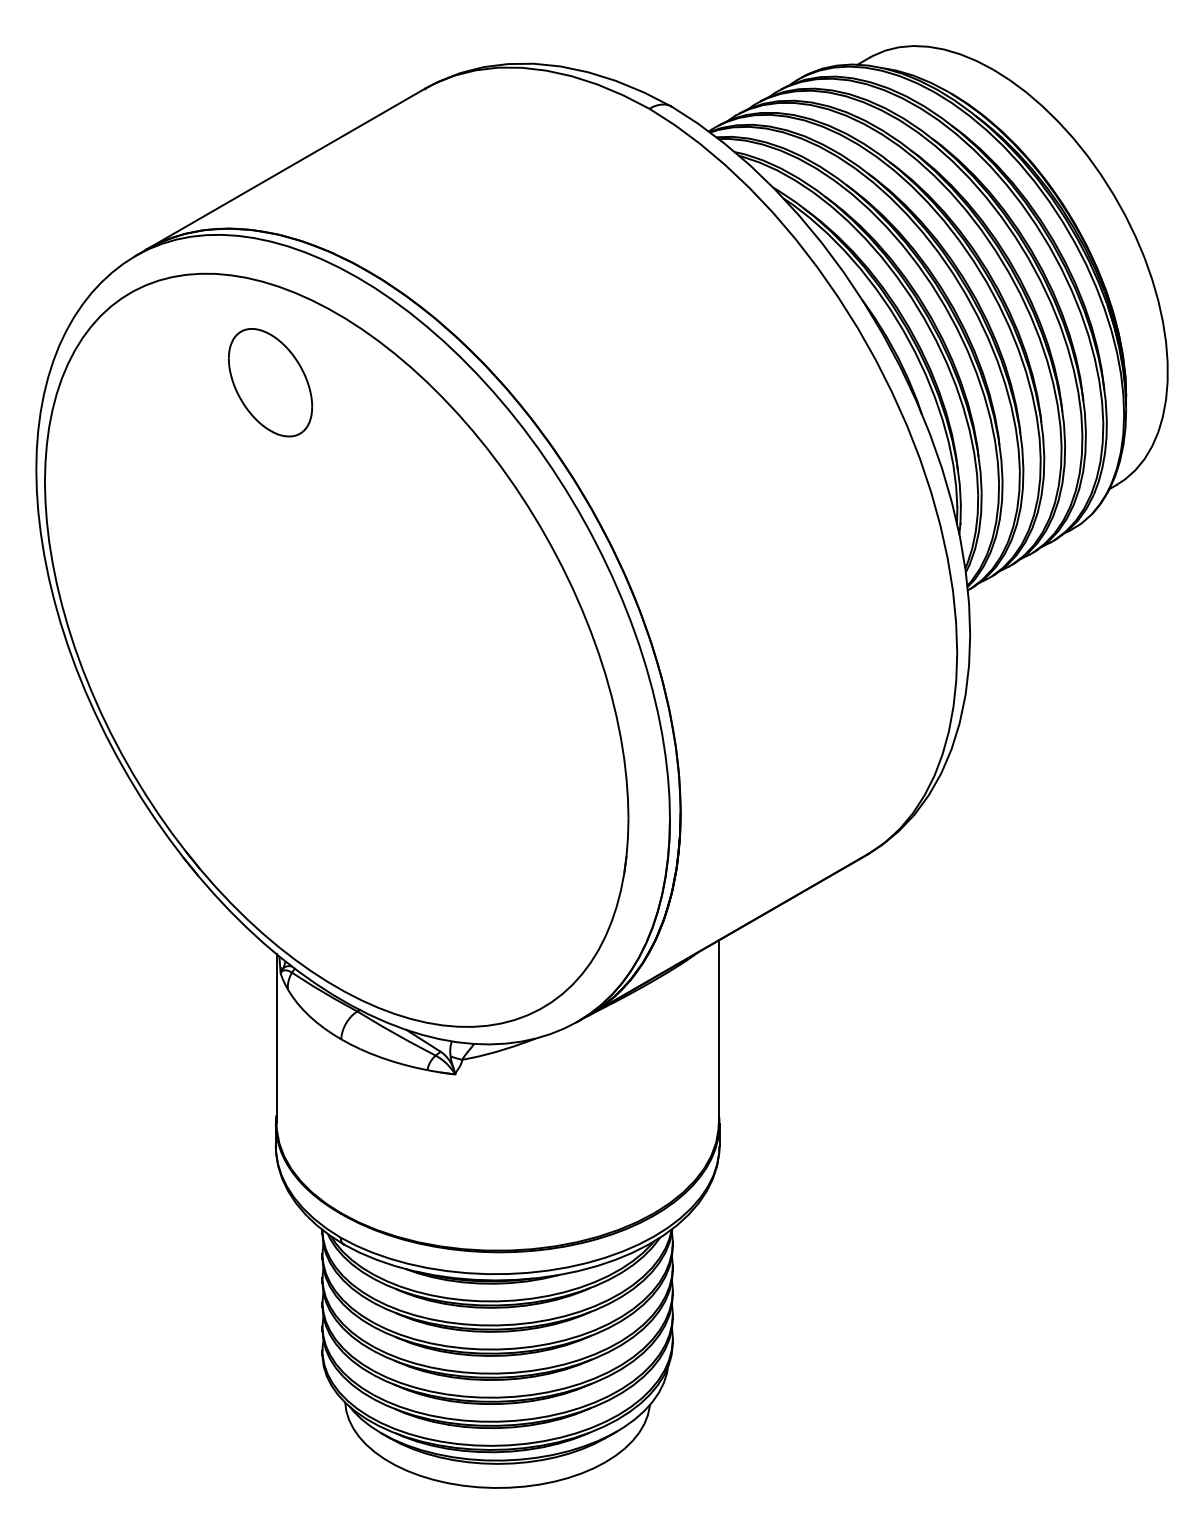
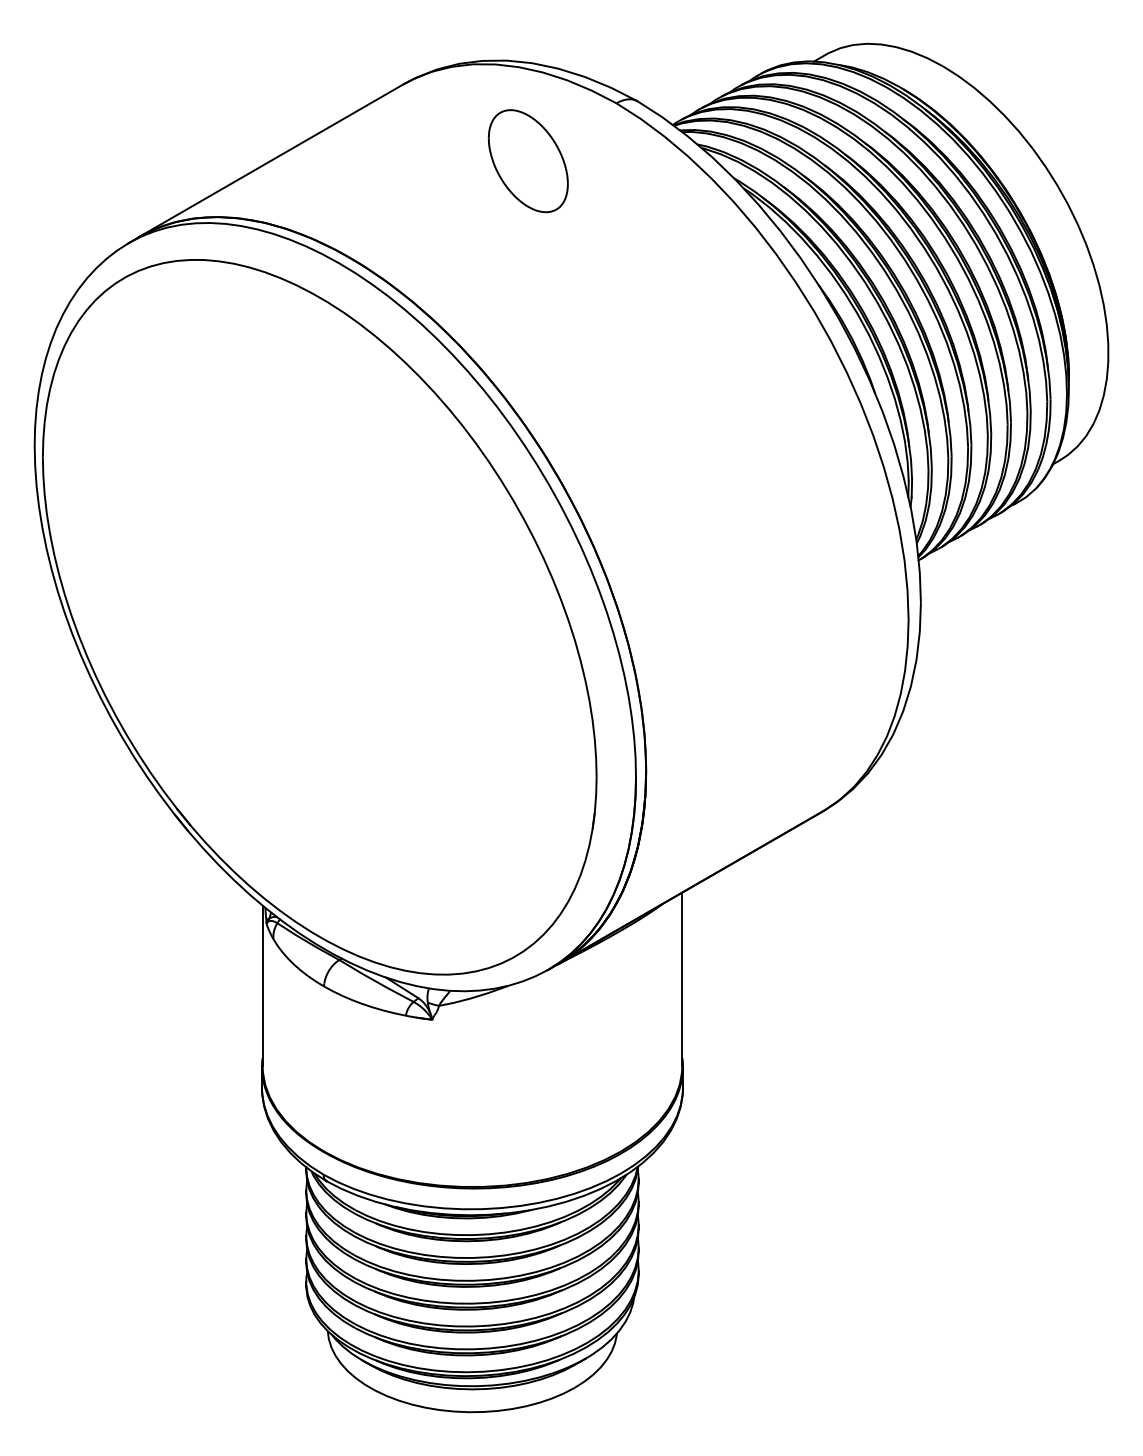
part: (270, 382) -> (528, 160), moved

